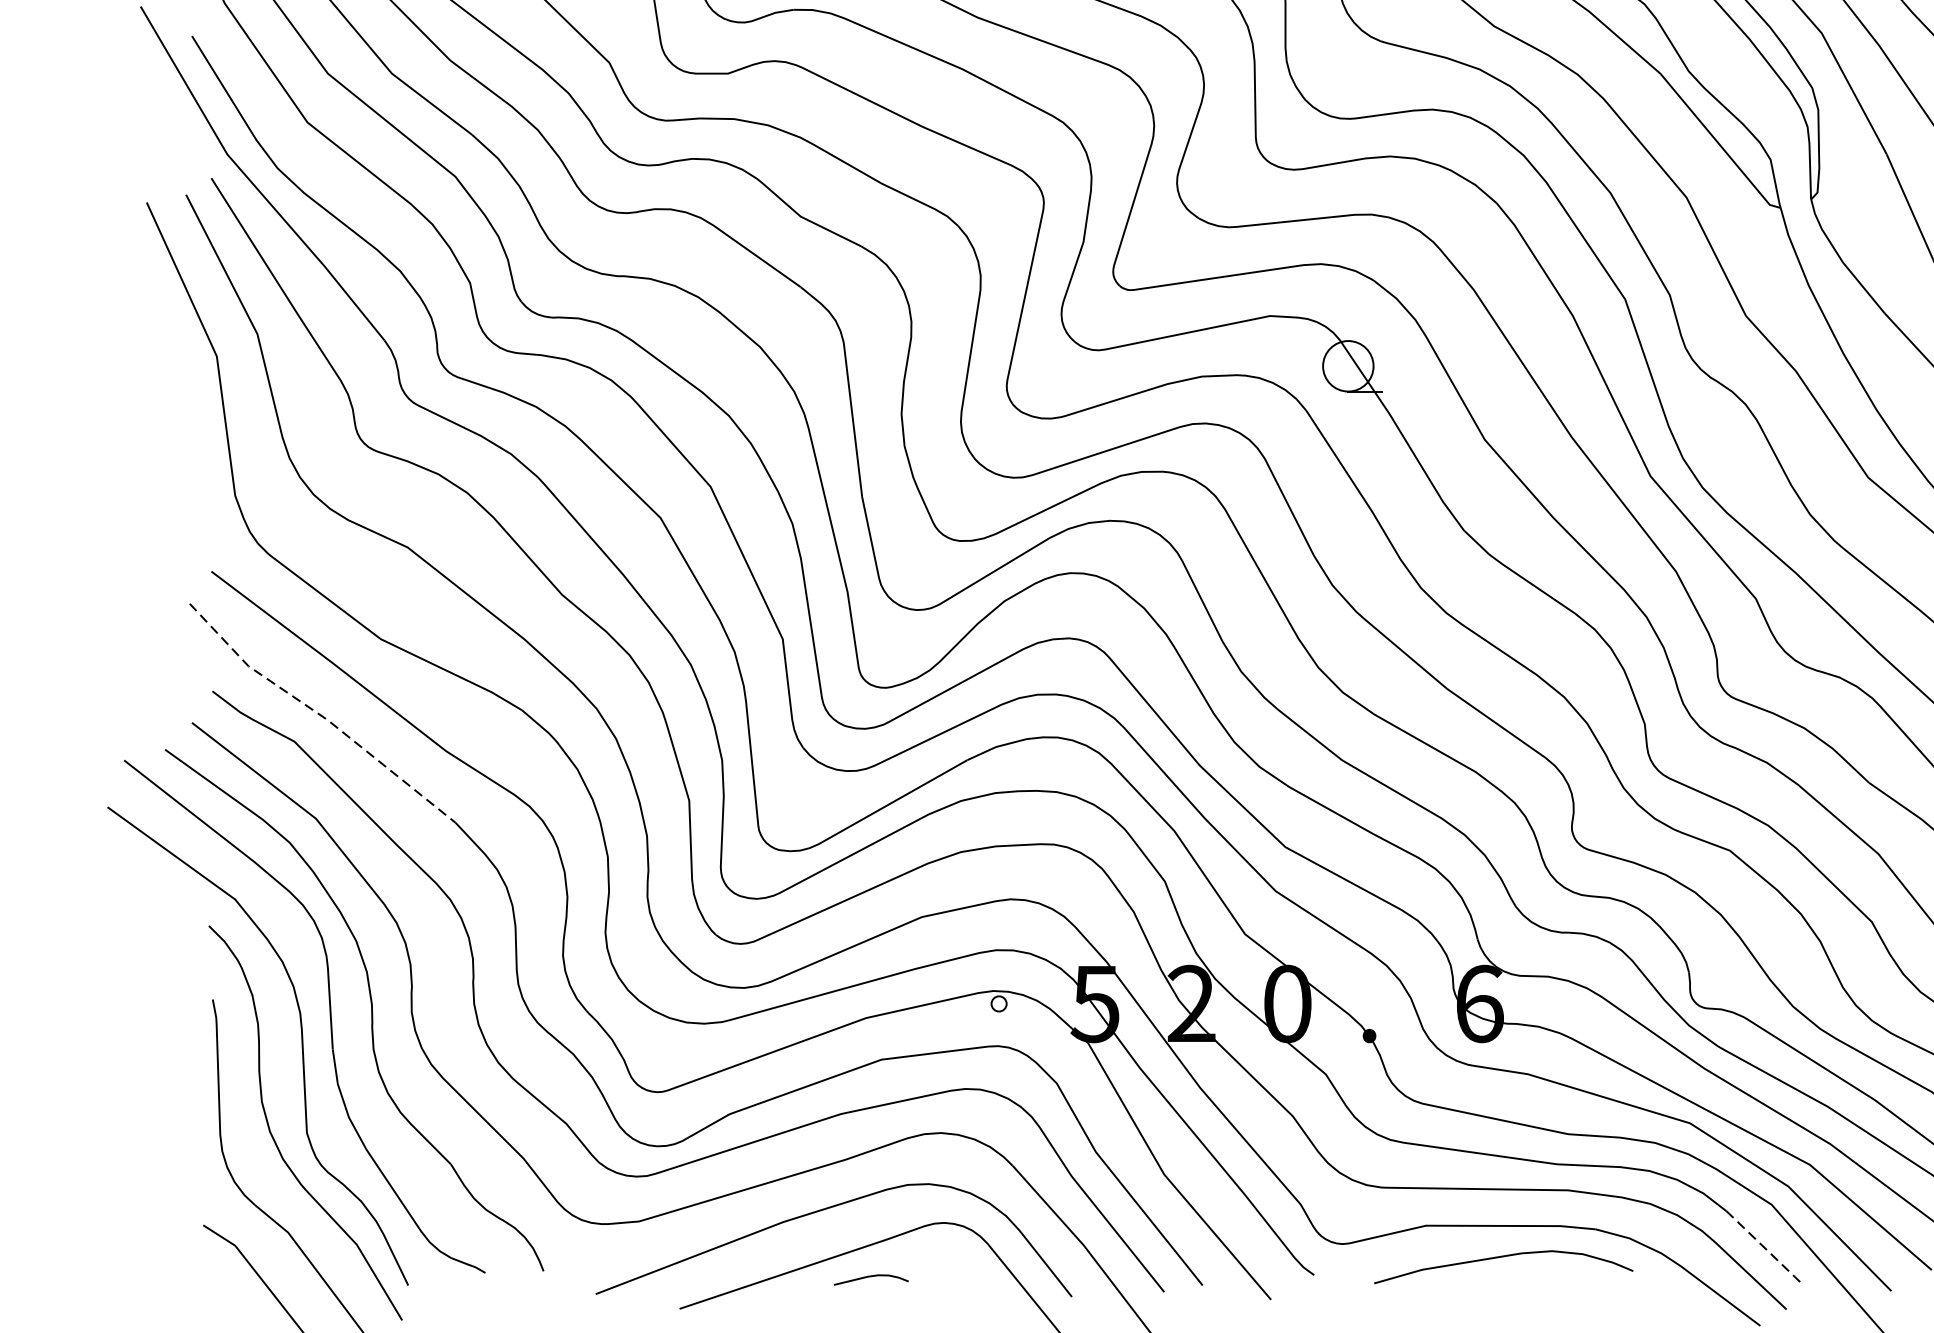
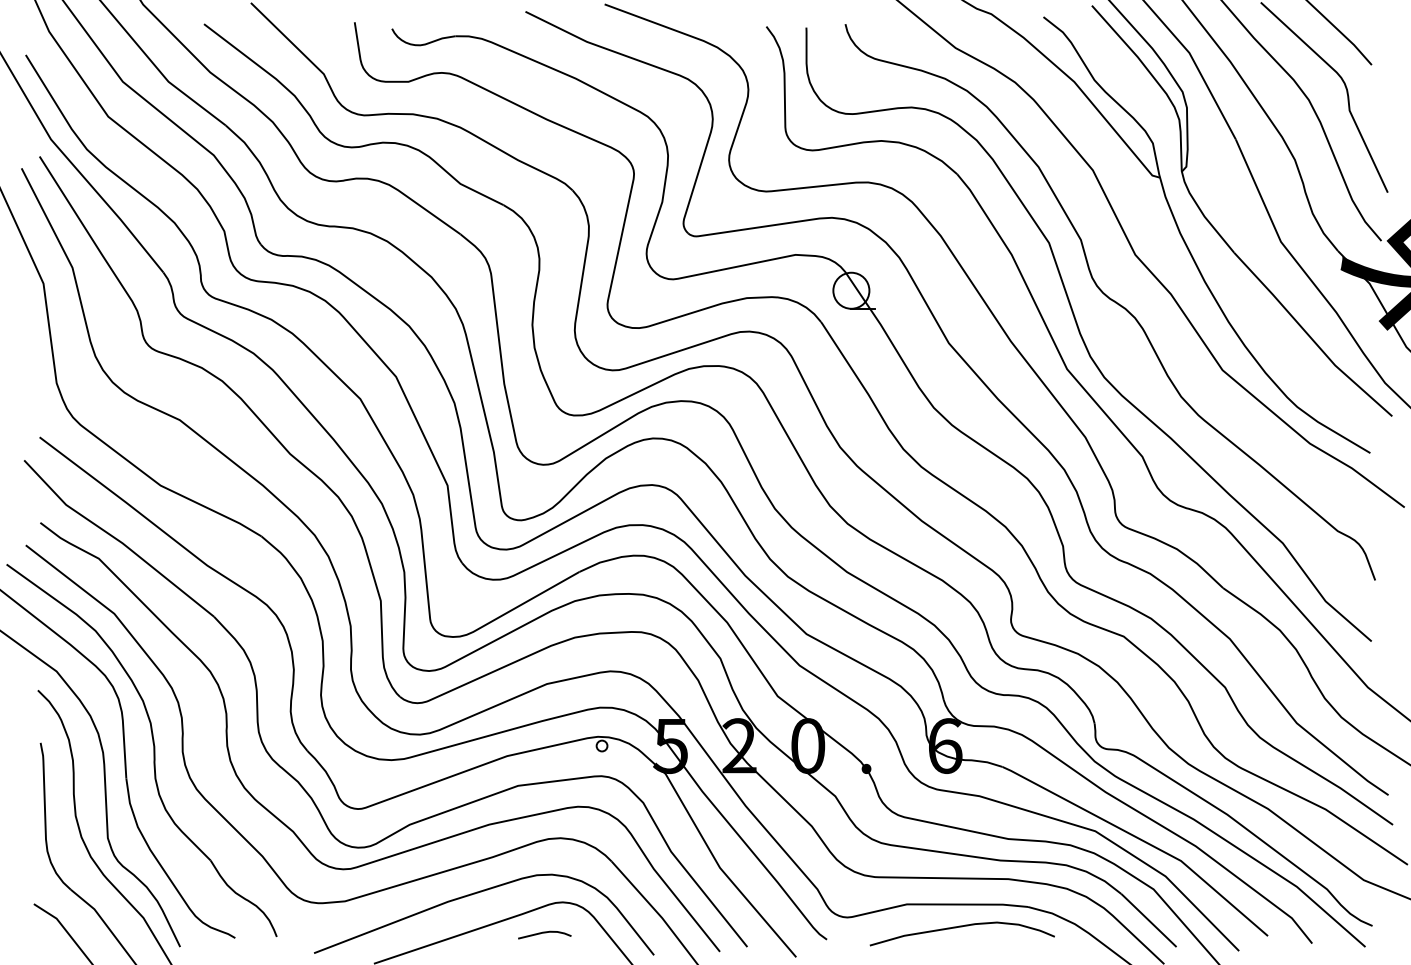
line: (320, 714) -> (117, 539), dashed -> solid
line: (1764, 1248) -> (1148, 920), dashed -> solid
curve: (870, 1277) -> (544, 933), moved

